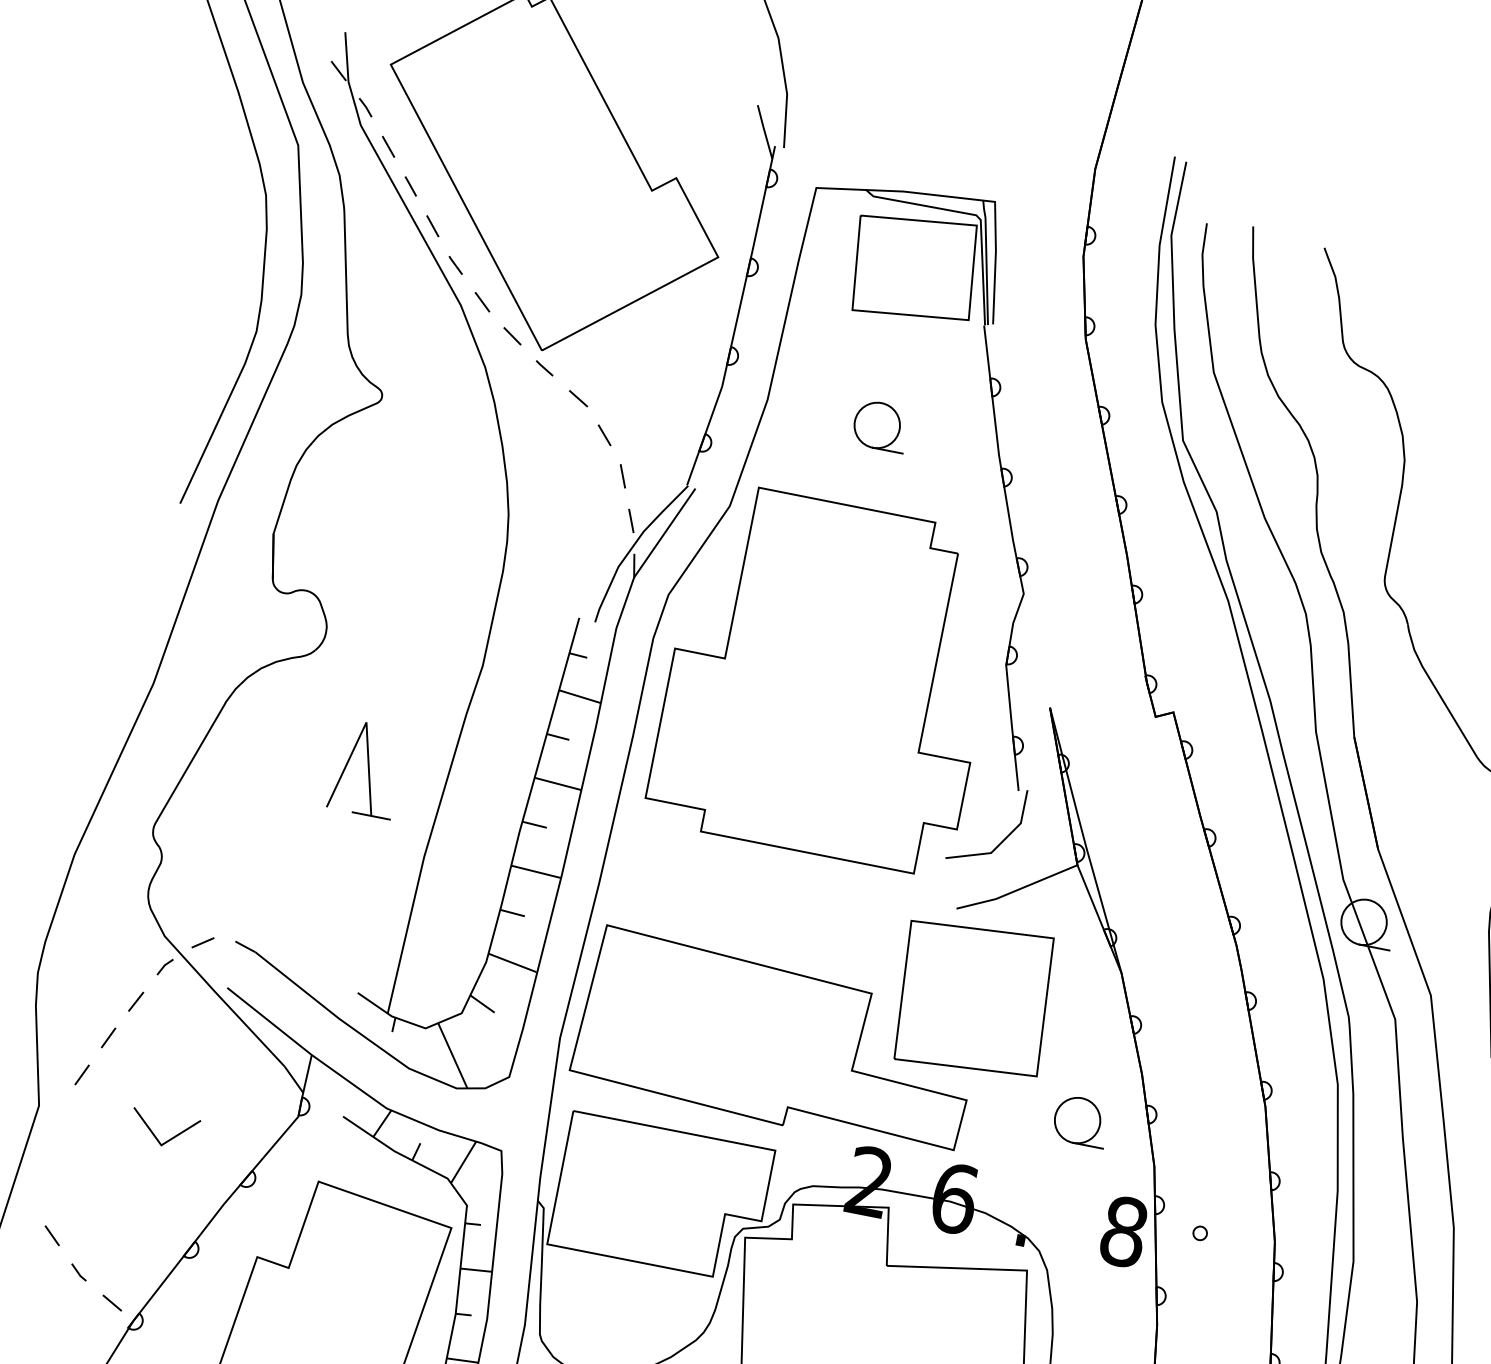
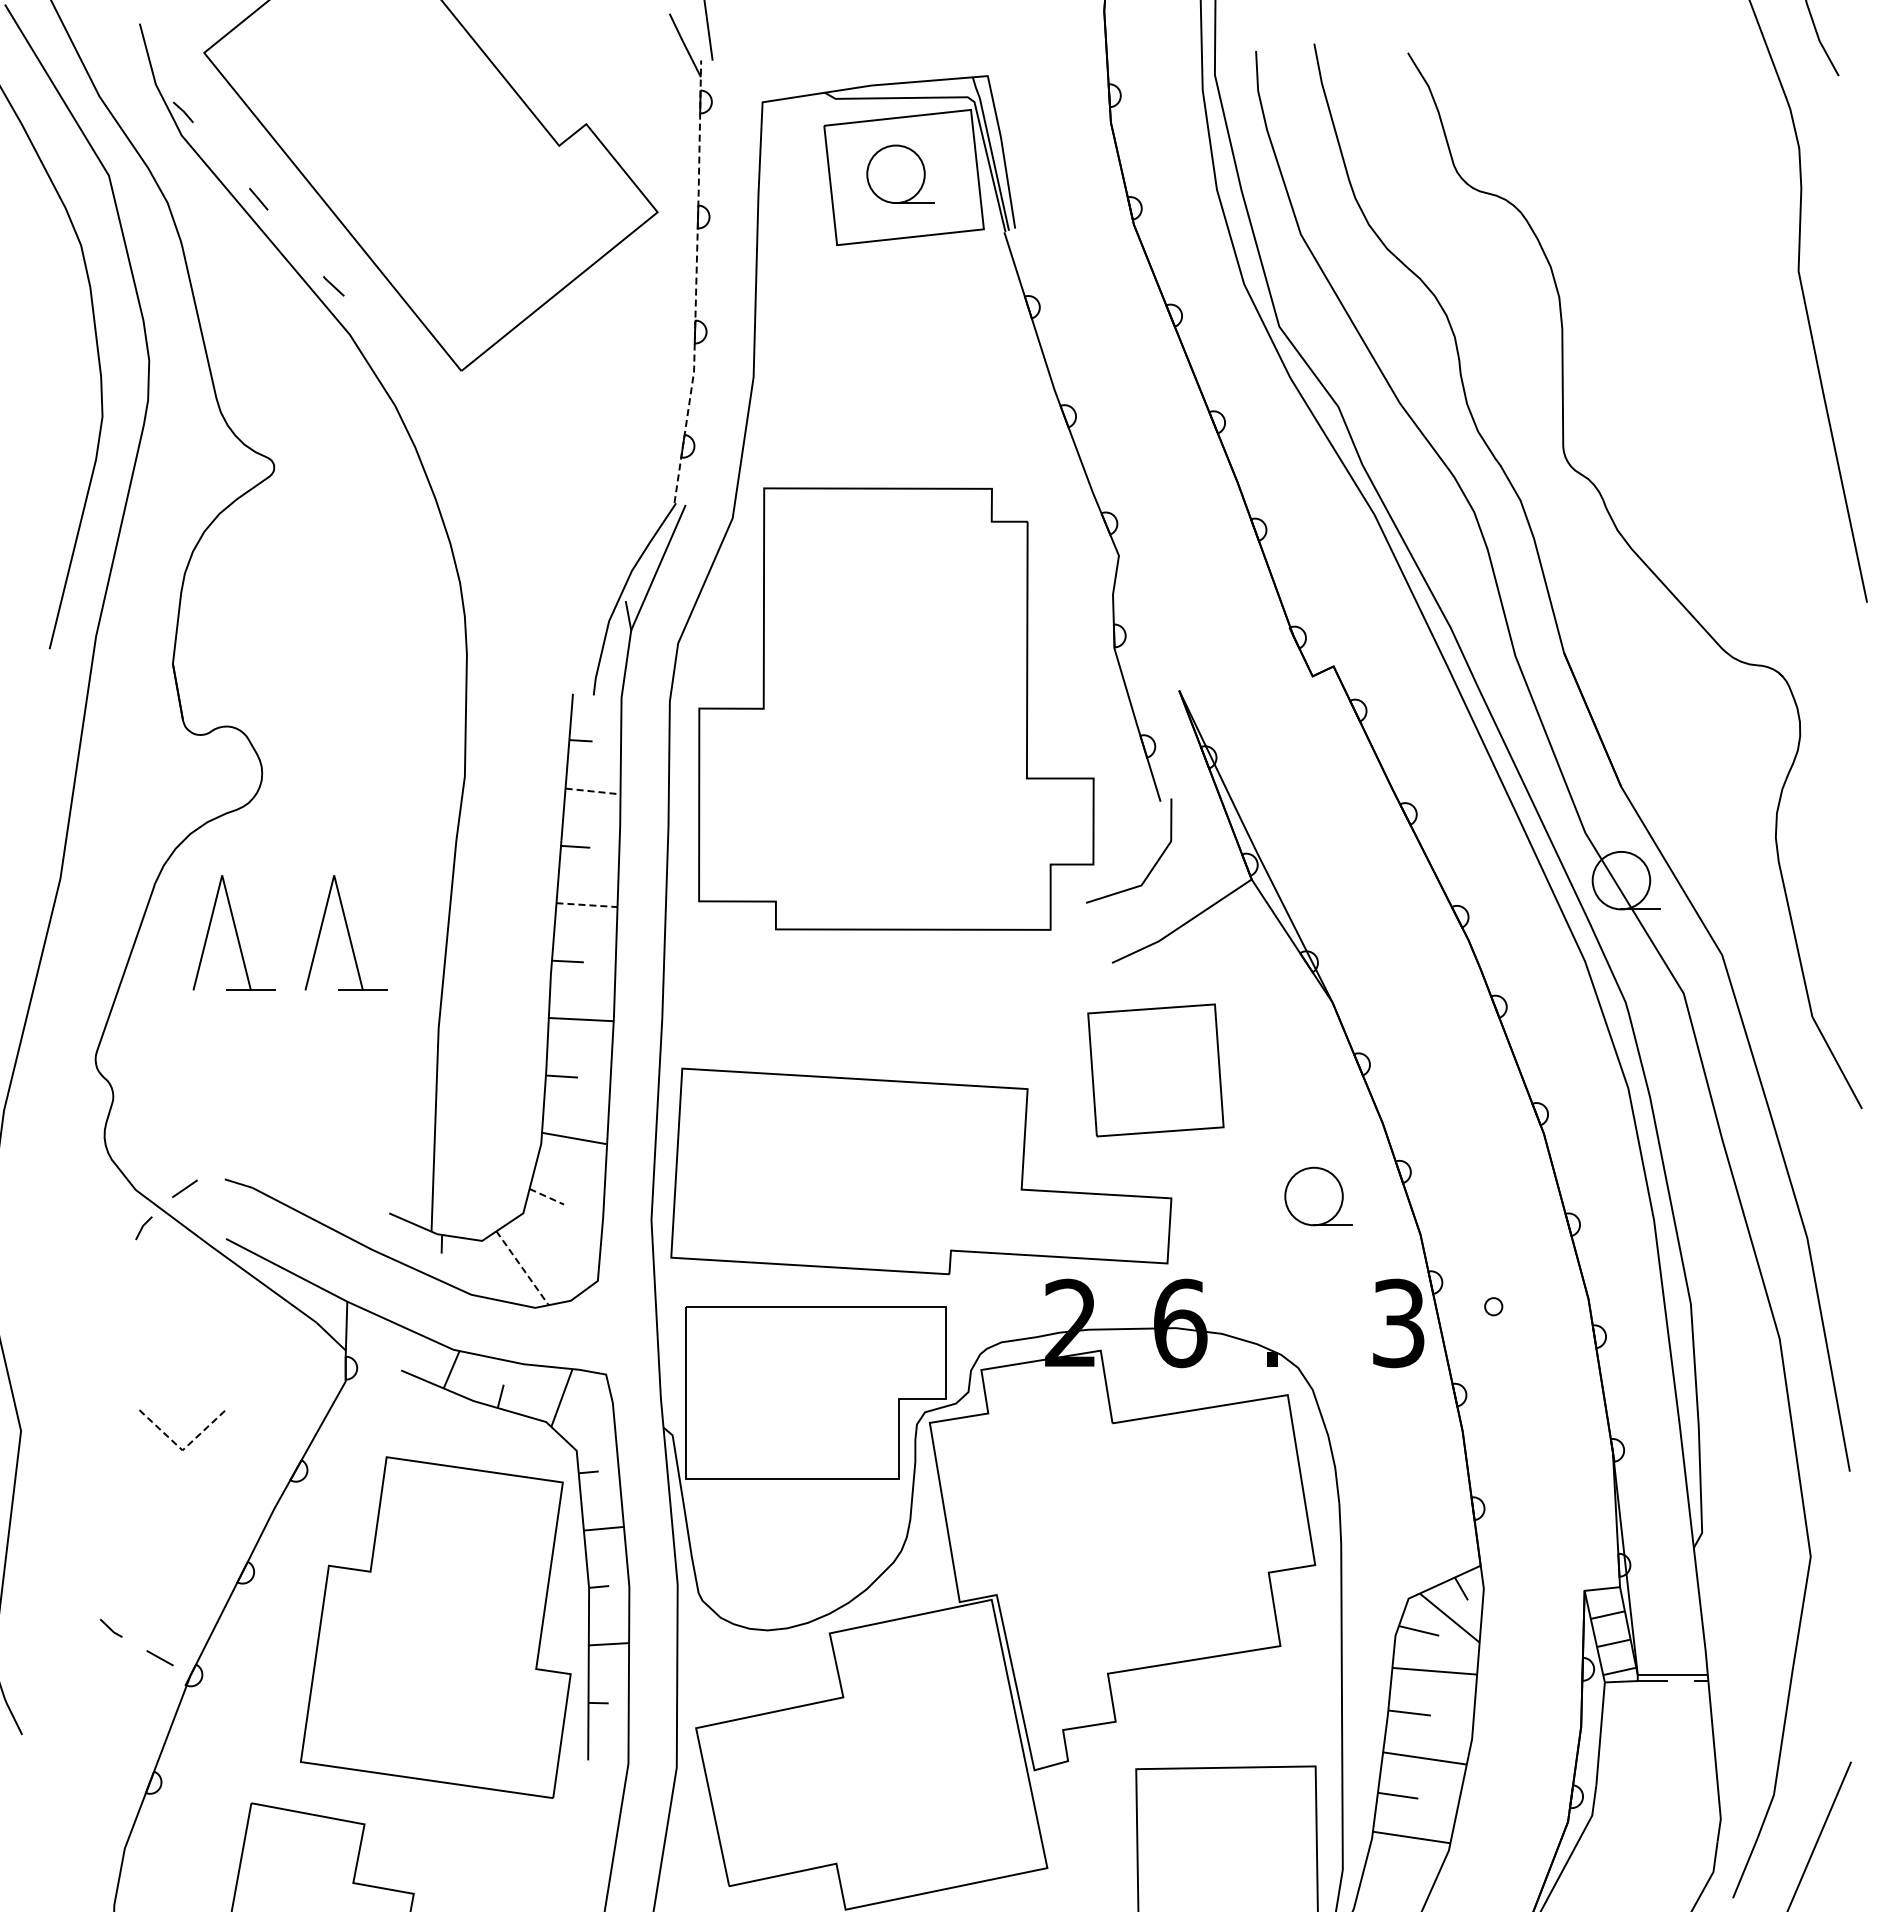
line: (338, 70) -> (140, 73), removed
line: (388, 146) -> (221, 155), removed
line: (432, 226) -> (295, 243), removed
line: (482, 302) -> (375, 325), removed
line: (737, 317) -> (696, 282), solid -> dashed
line: (512, 336) -> (421, 360), removed
line: (544, 368) -> (468, 392), removed
line: (578, 398) -> (518, 421), removed
part: (880, 425) -> (900, 173), moved
line: (604, 434) -> (559, 460), removed
line: (622, 476) -> (592, 507), removed
line: (631, 520) -> (613, 560), removed
line: (580, 696) -> (593, 791), solid -> dashed
part: (279, 751) -> (233, 932), added
line: (558, 784) -> (587, 905), solid -> dashed
part: (973, 998) -> (1155, 1070), size x0.7
line: (135, 1001) -> (115, 1278), removed
line: (482, 1003) -> (546, 1196), solid -> dashed
line: (108, 1037) -> (90, 1329), removed
line: (452, 1055) -> (522, 1268), solid -> dashed
line: (82, 1075) -> (67, 1382), removed
line: (161, 1145) -> (182, 1450), solid -> dashed
text: (1123, 1231) -> (1398, 1323), 8 -> 3
line: (51, 1235) -> (68, 1589), removed

